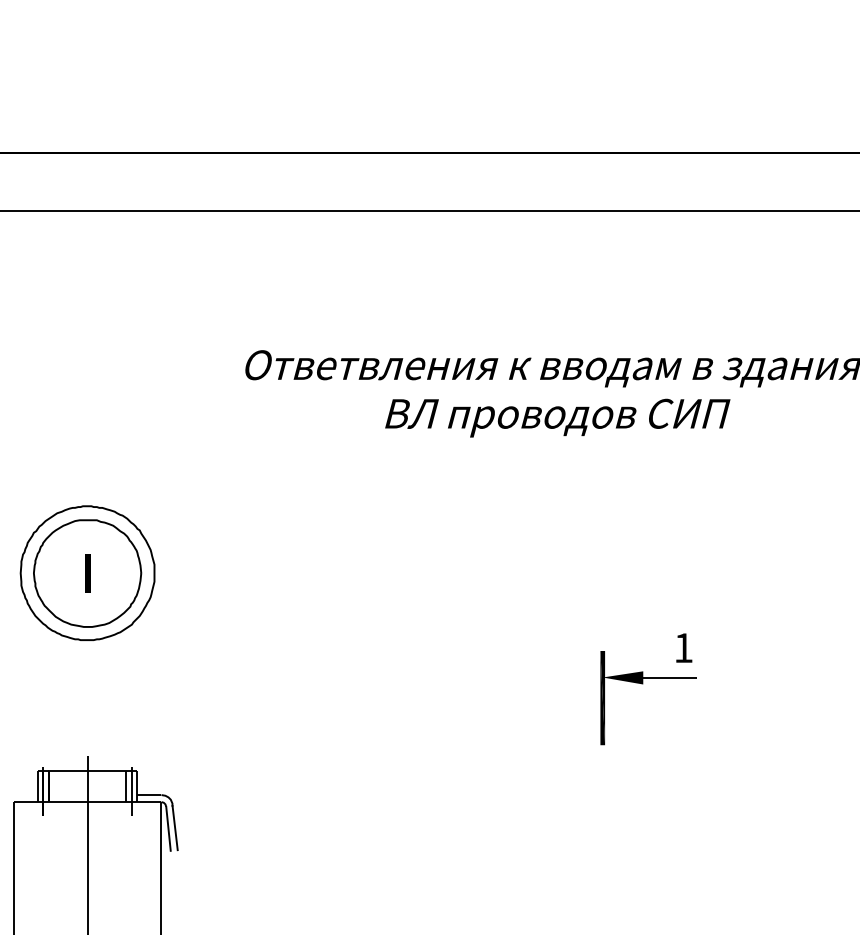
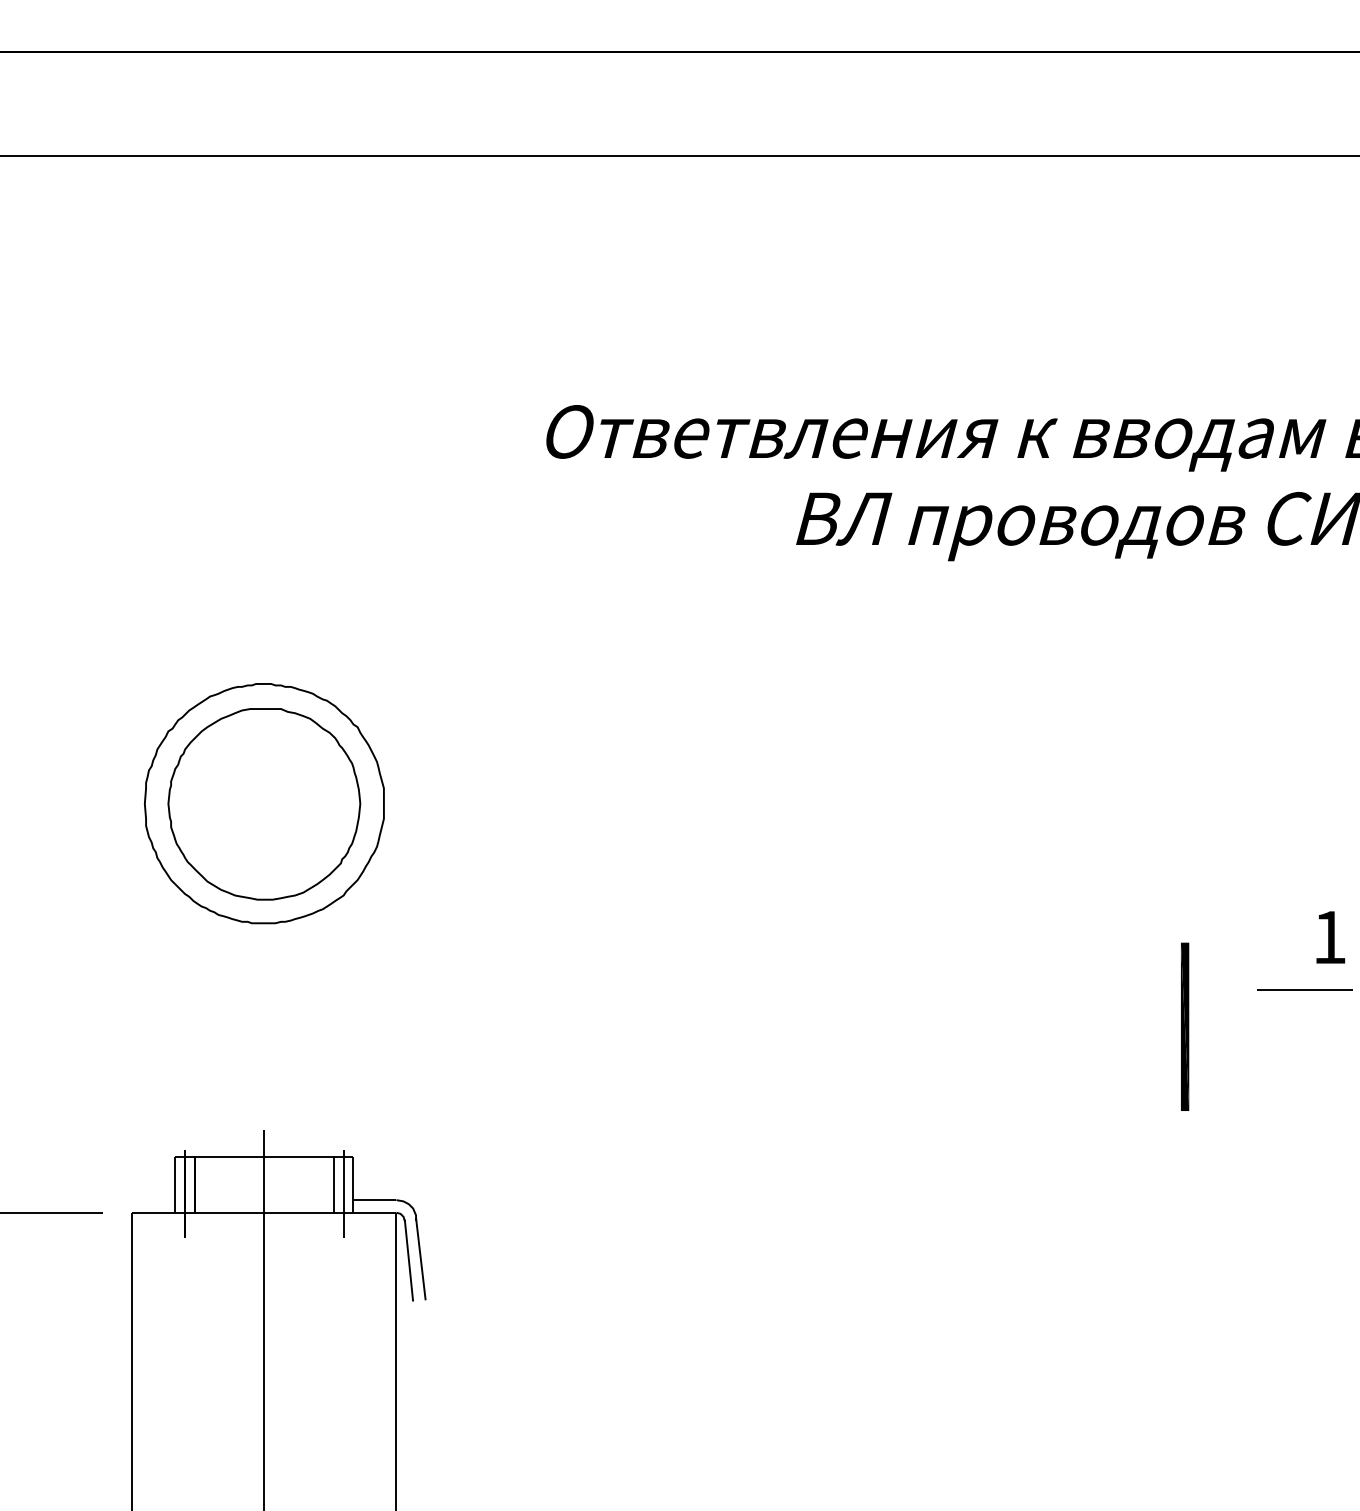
fill: (87, 573) -> (264, 804), removed
fill: (622, 677) -> (1220, 990), removed

